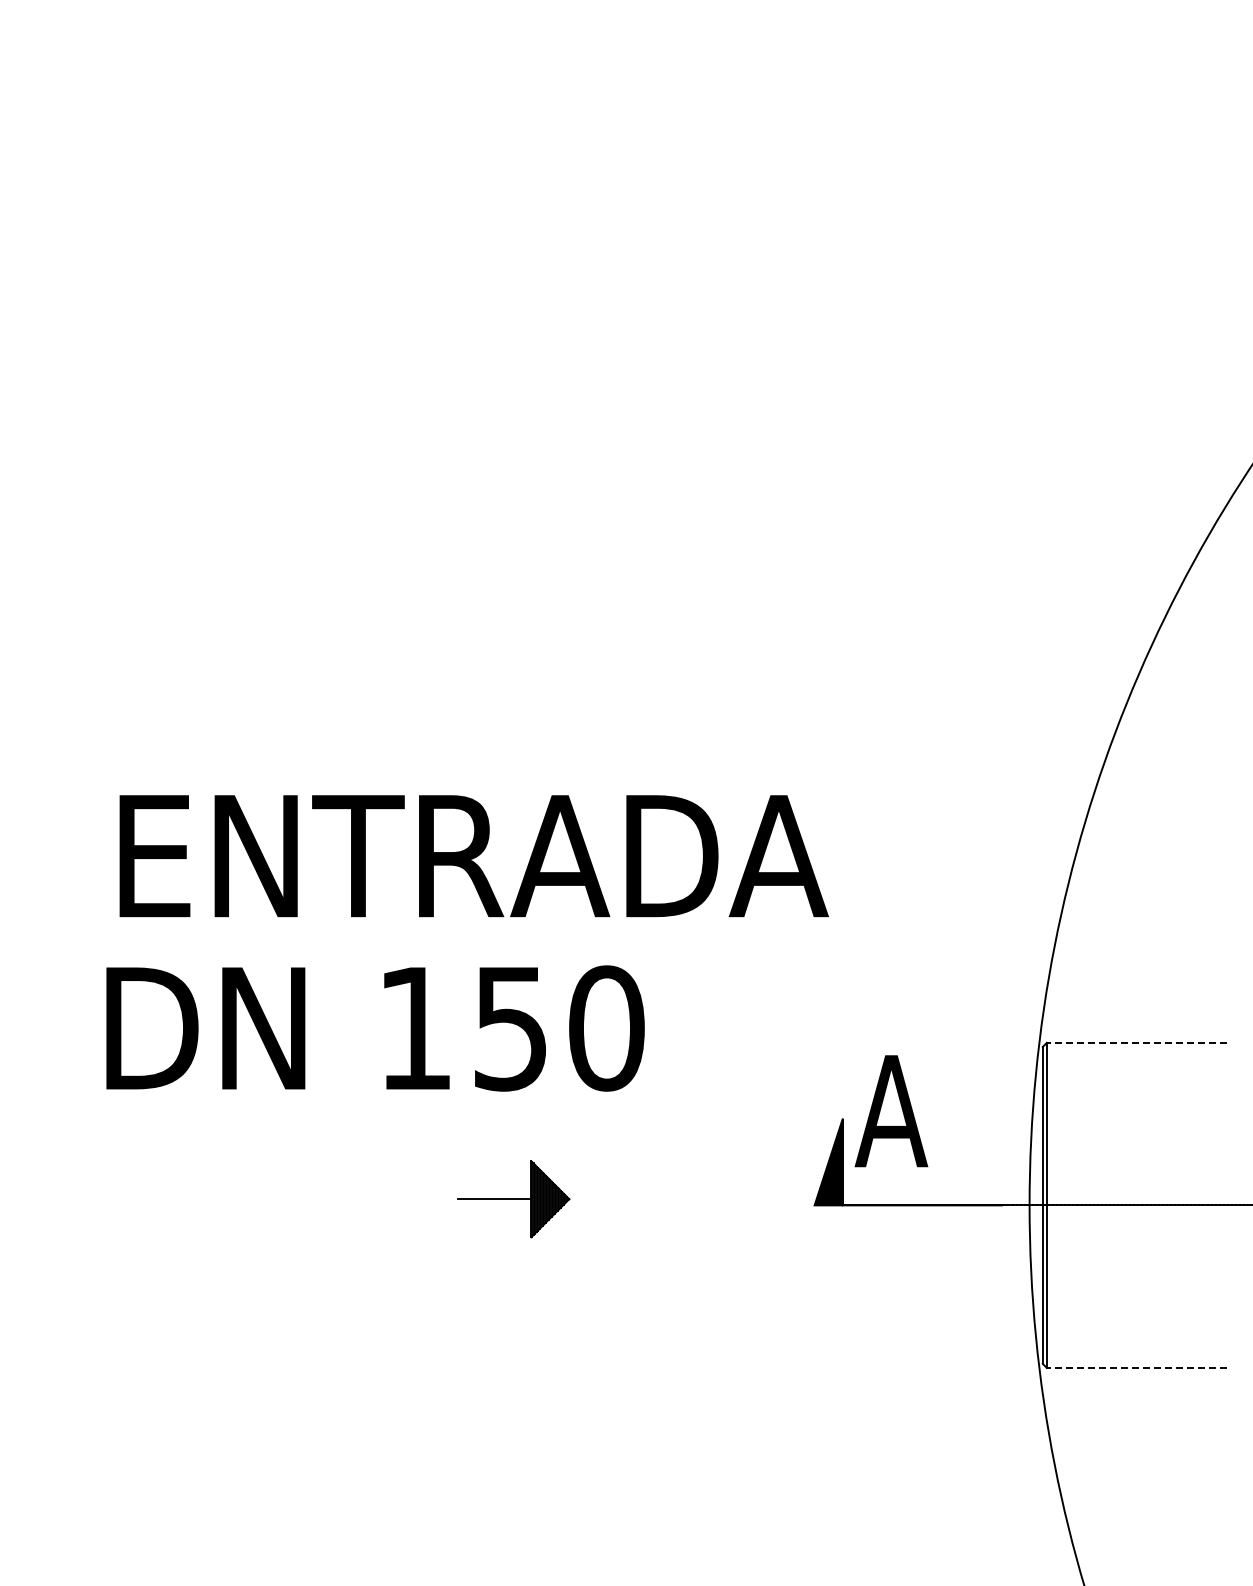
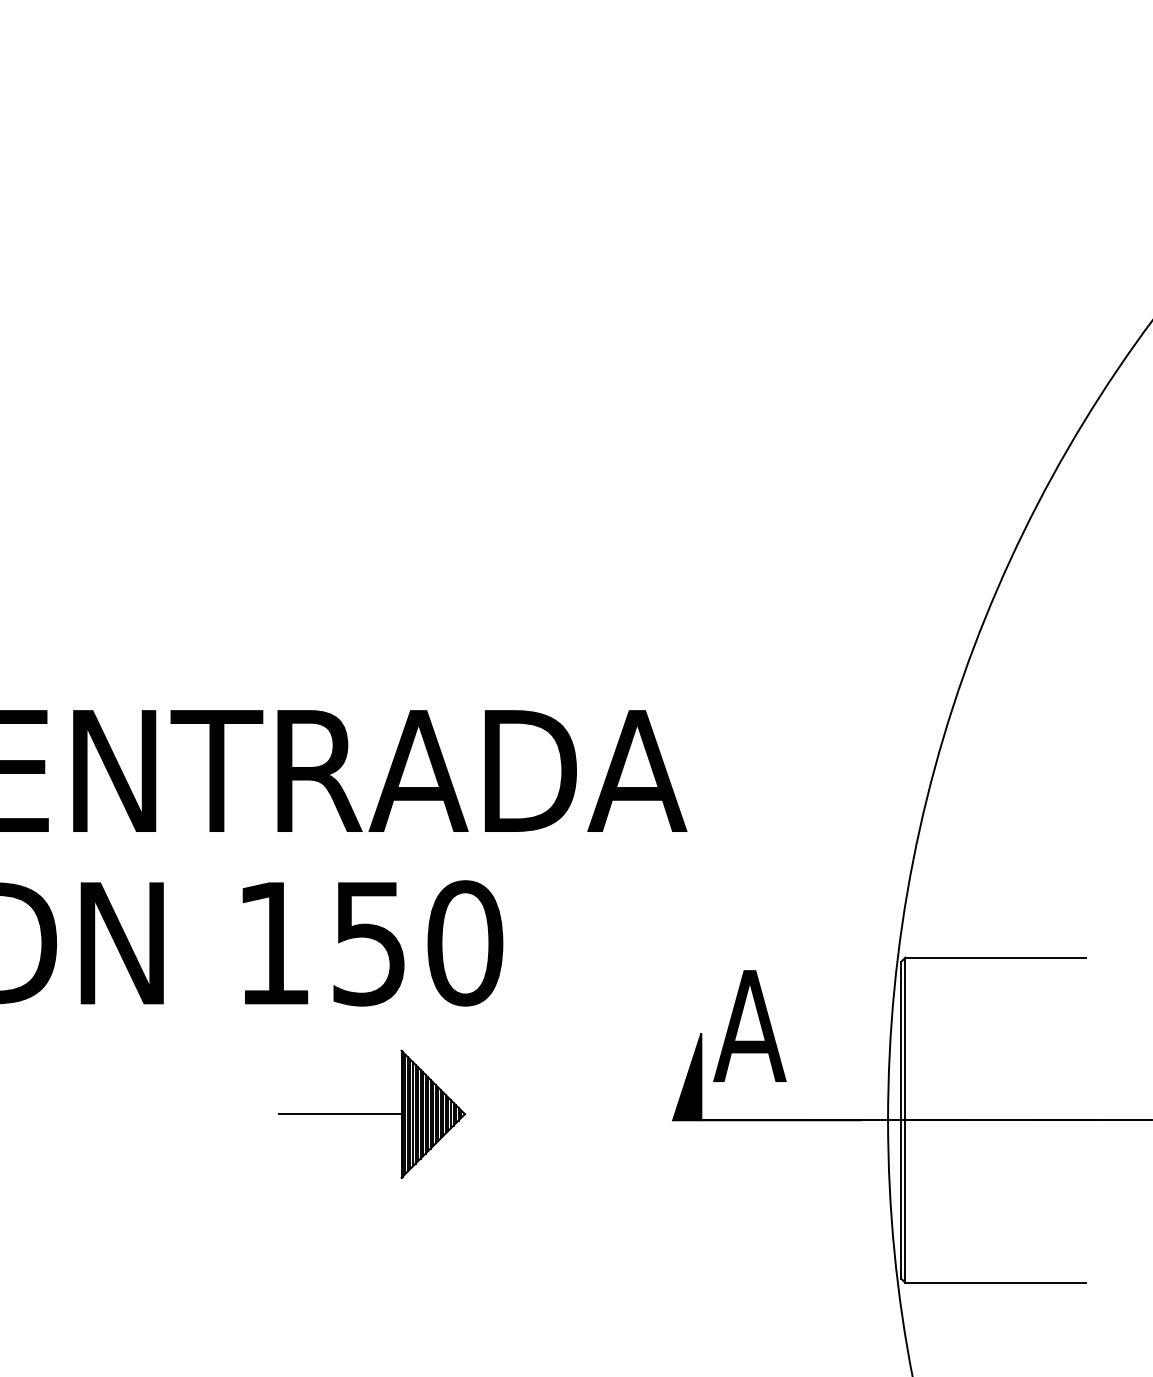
line: (1136, 1042) -> (994, 957), dashed -> solid
part: (513, 1198) -> (371, 1113), size x1.67
line: (1136, 1367) -> (994, 1282), dashed -> solid

